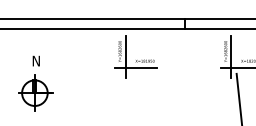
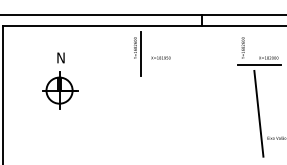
line: (230, 56) -> (248, 53), removed
line: (135, 67) -> (151, 64), removed
part: (35, 83) -> (60, 80), moved

